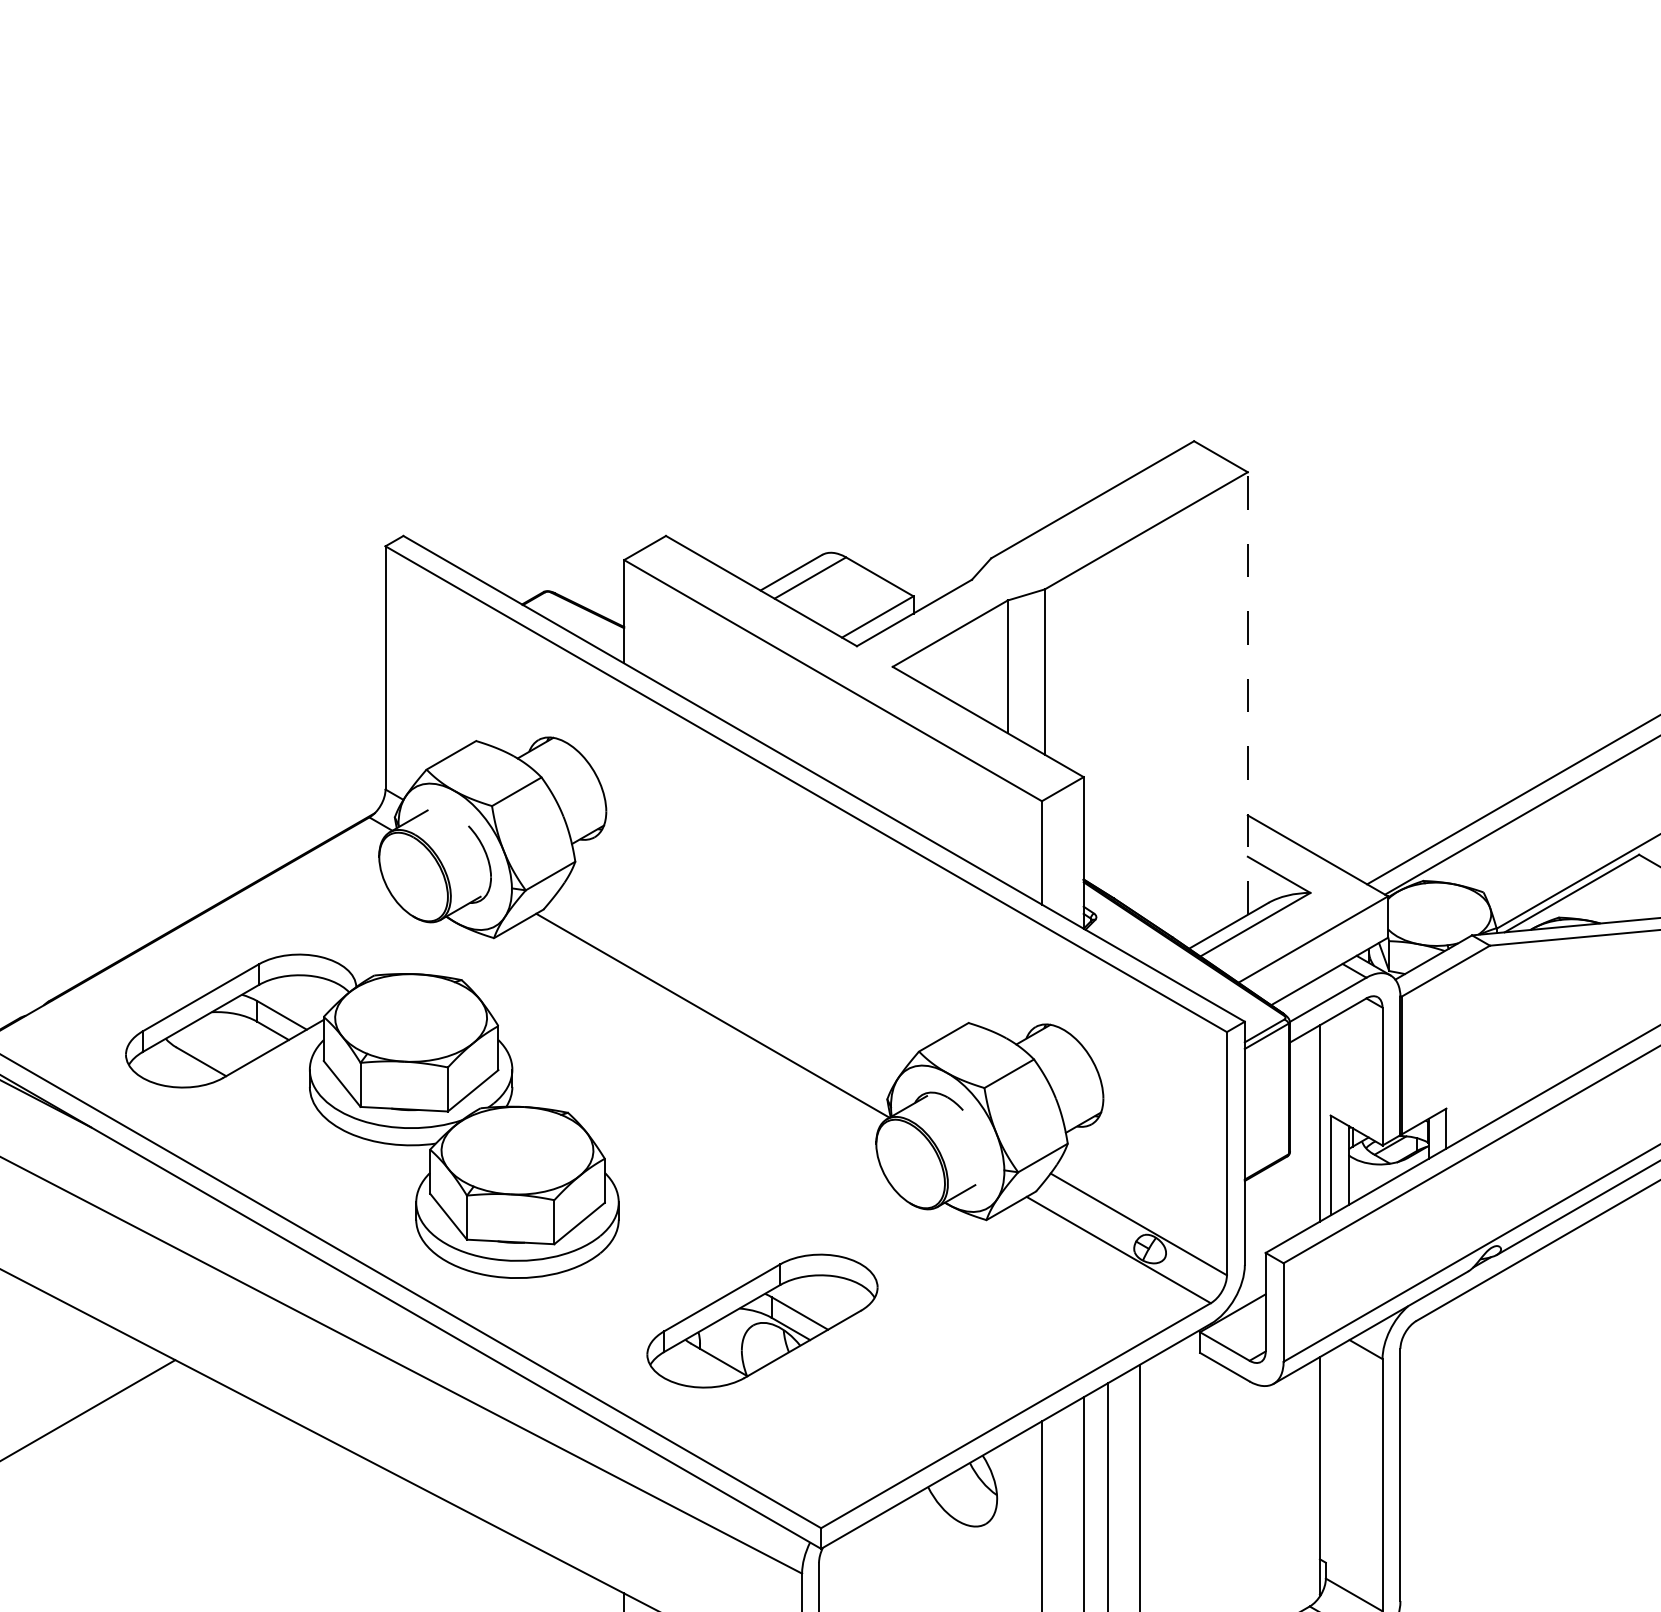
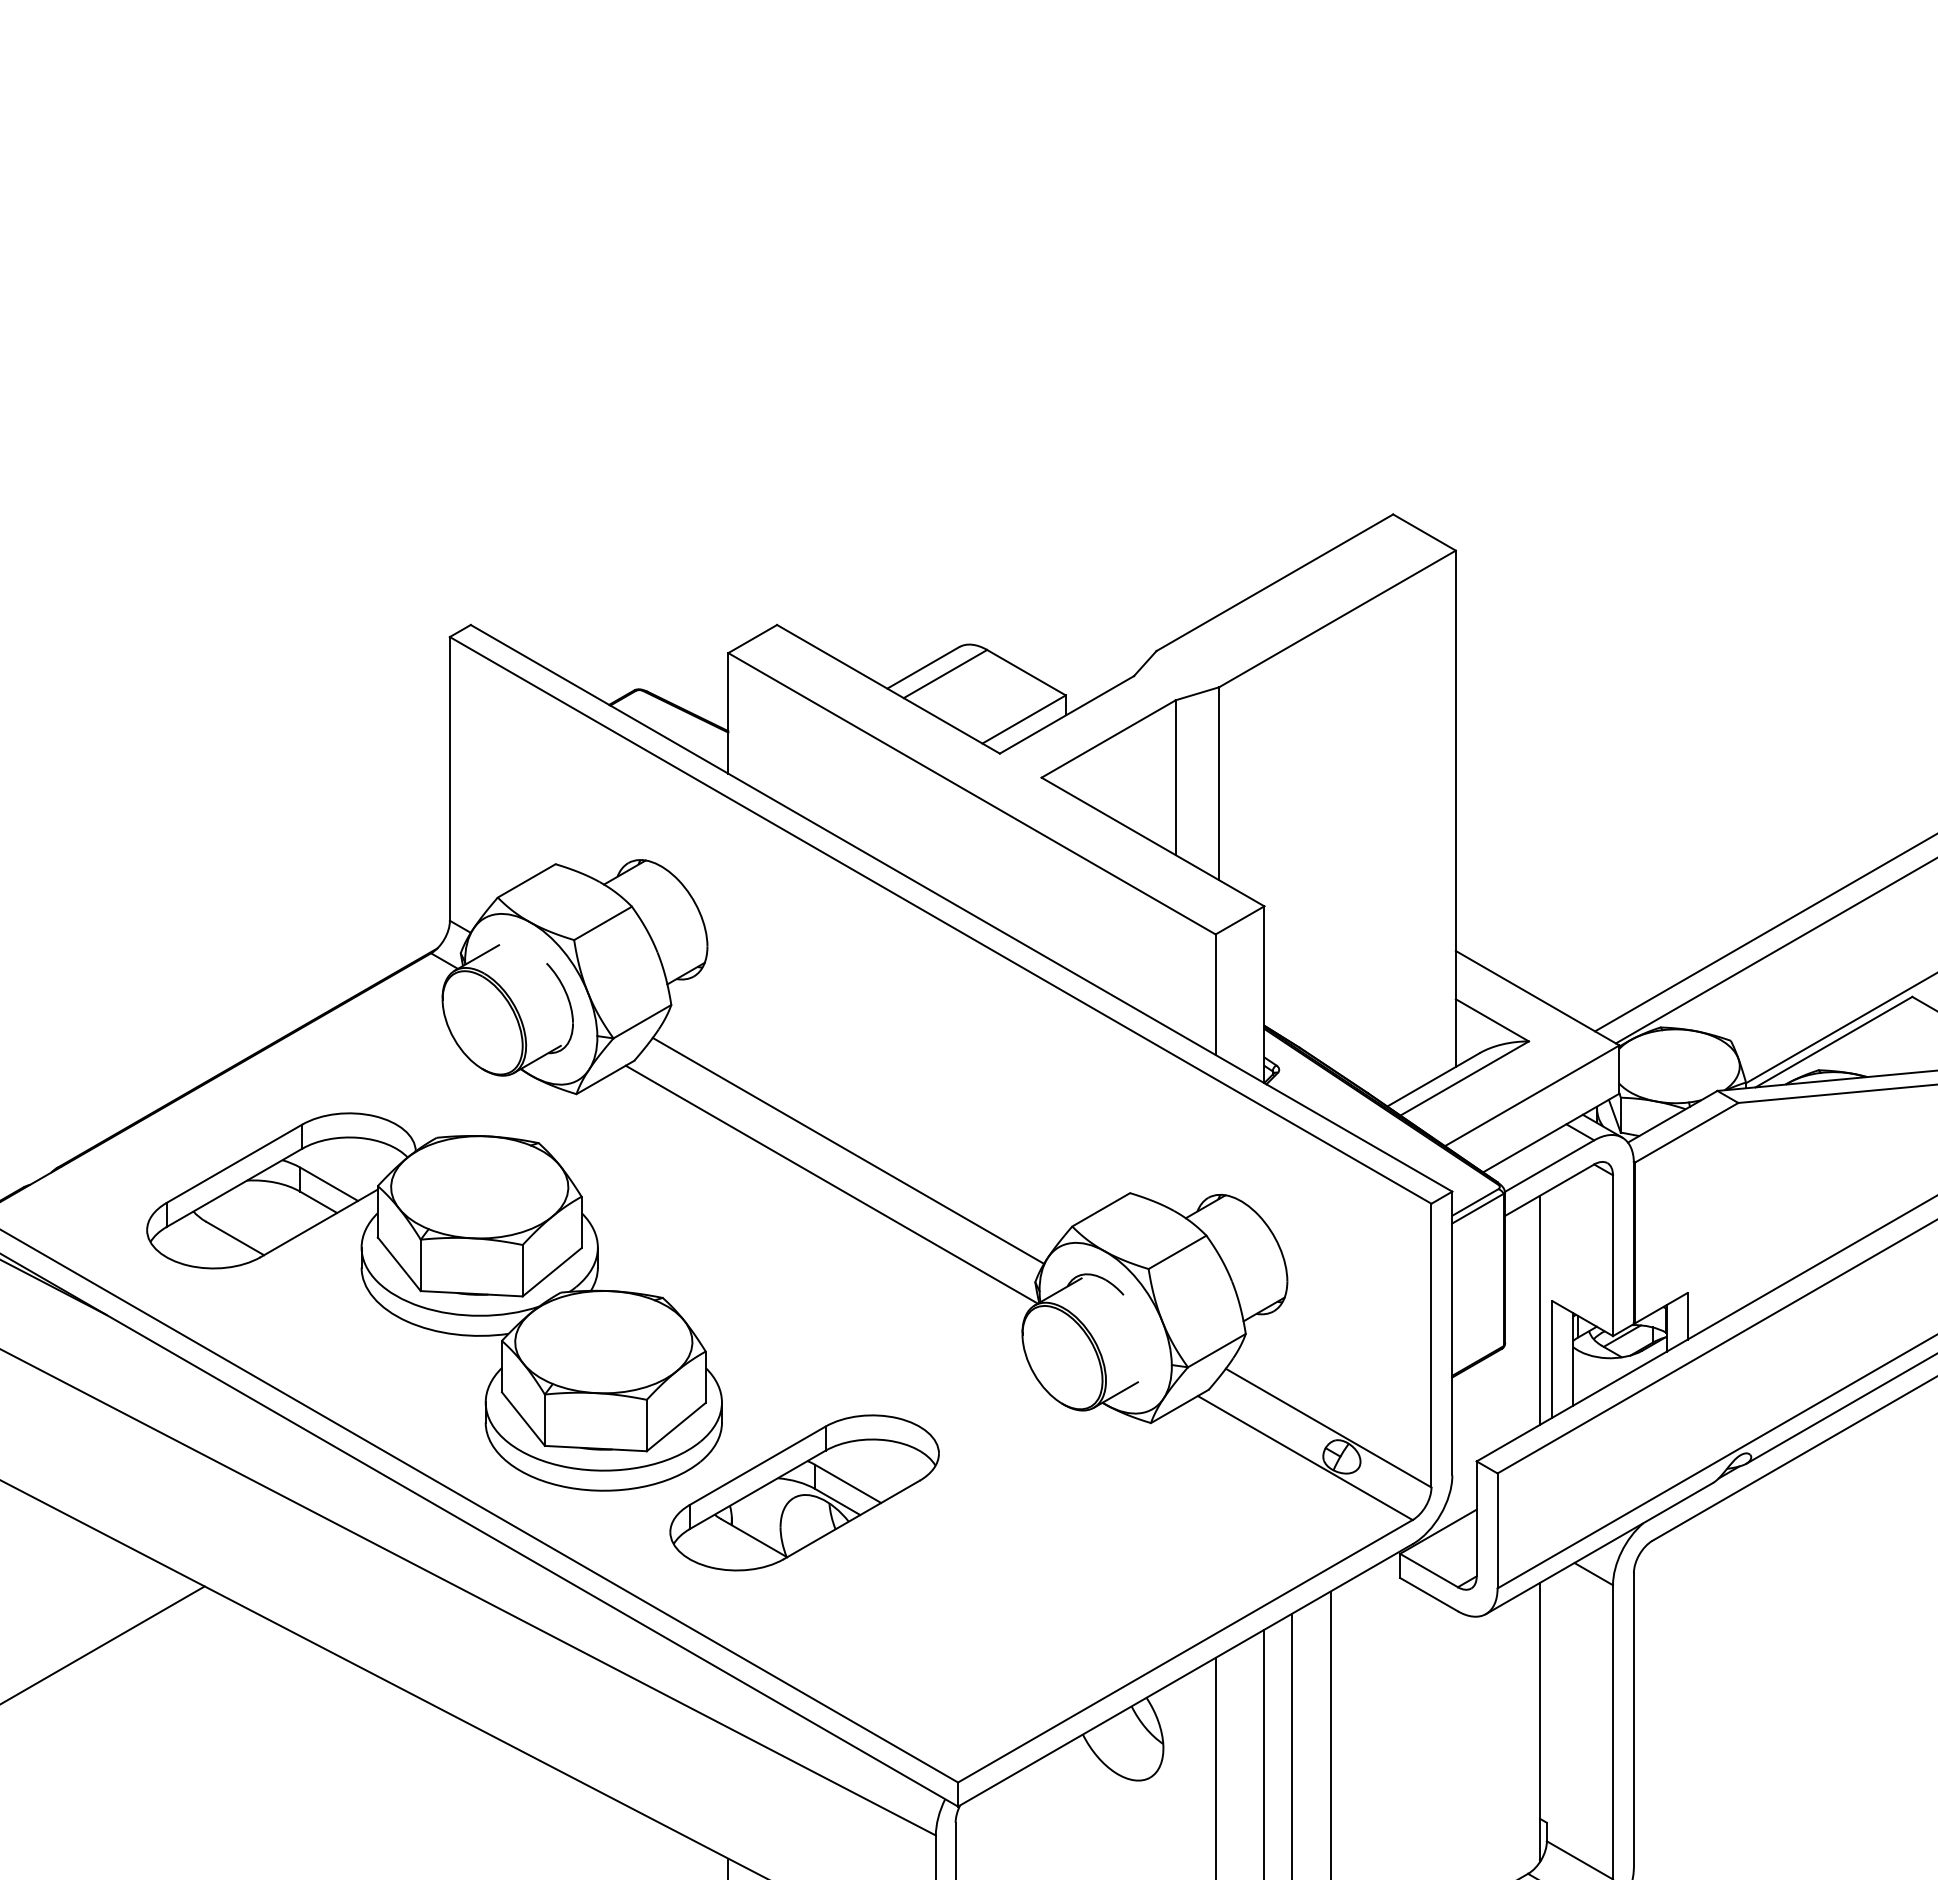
line: (1247, 693) -> (1455, 808), dashed -> solid
line: (727, 986) -> (848, 1150), added
part: (762, 1320) -> (804, 1492), moved

